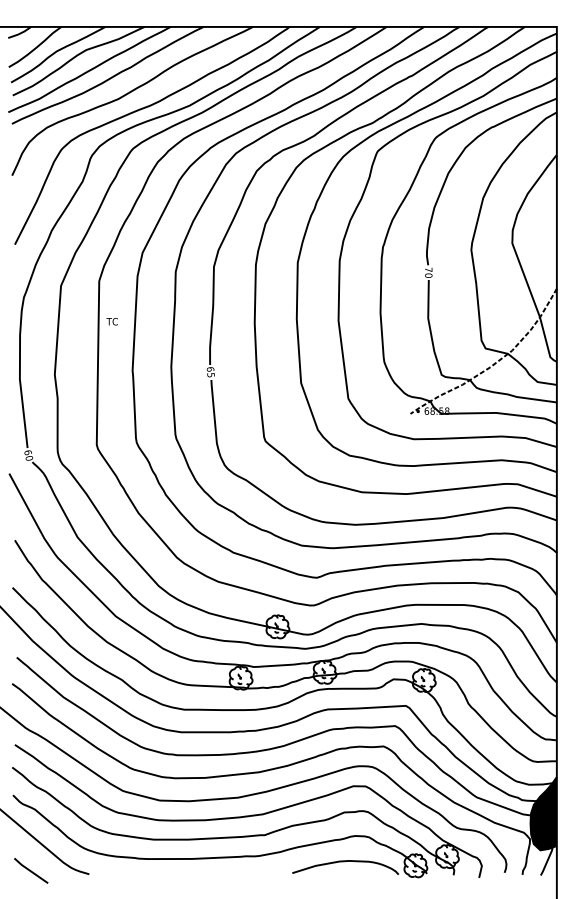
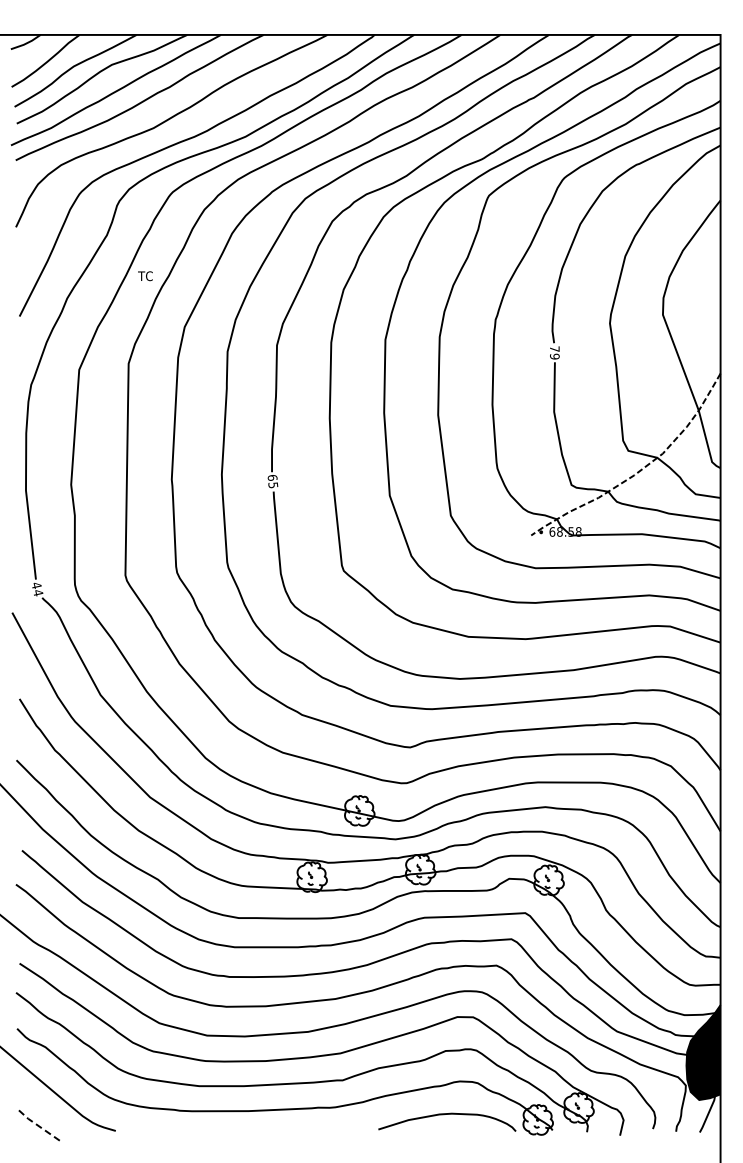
text: (428, 275) -> (554, 356), 70 -> 79
text: (112, 321) -> (145, 276), moved
text: (28, 455) -> (37, 589), 60 -> 44
line: (30, 870) -> (39, 1126), solid -> dashed

